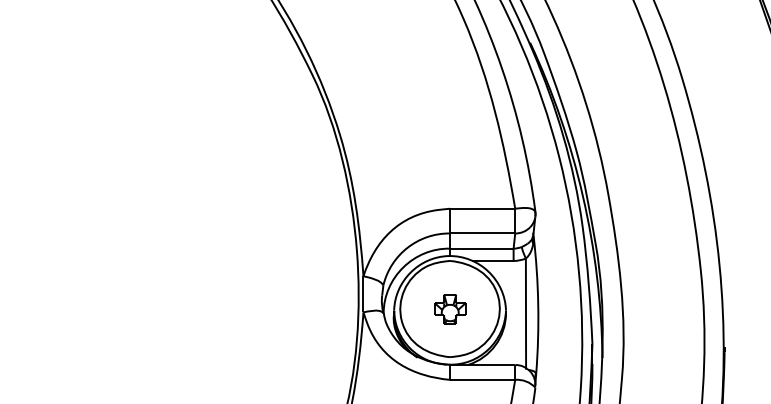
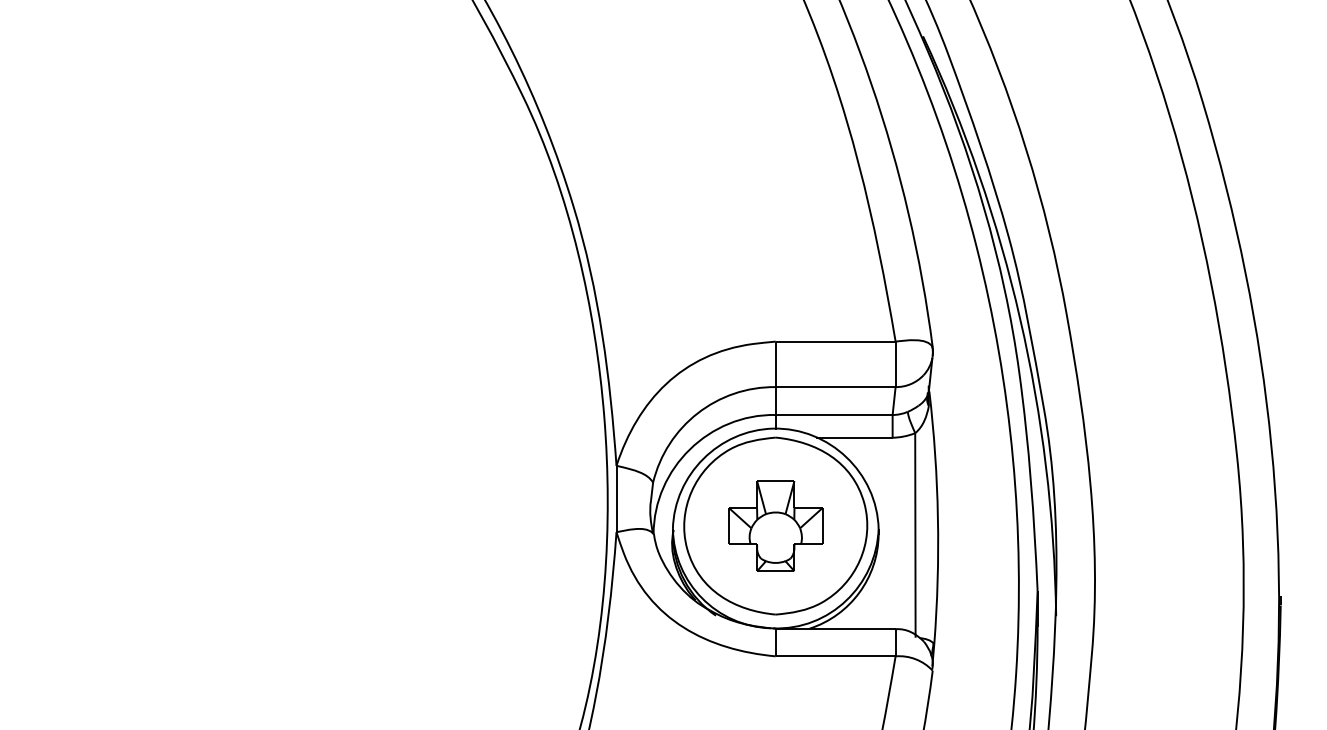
part: (450, 309) -> (776, 526), size x1.67

